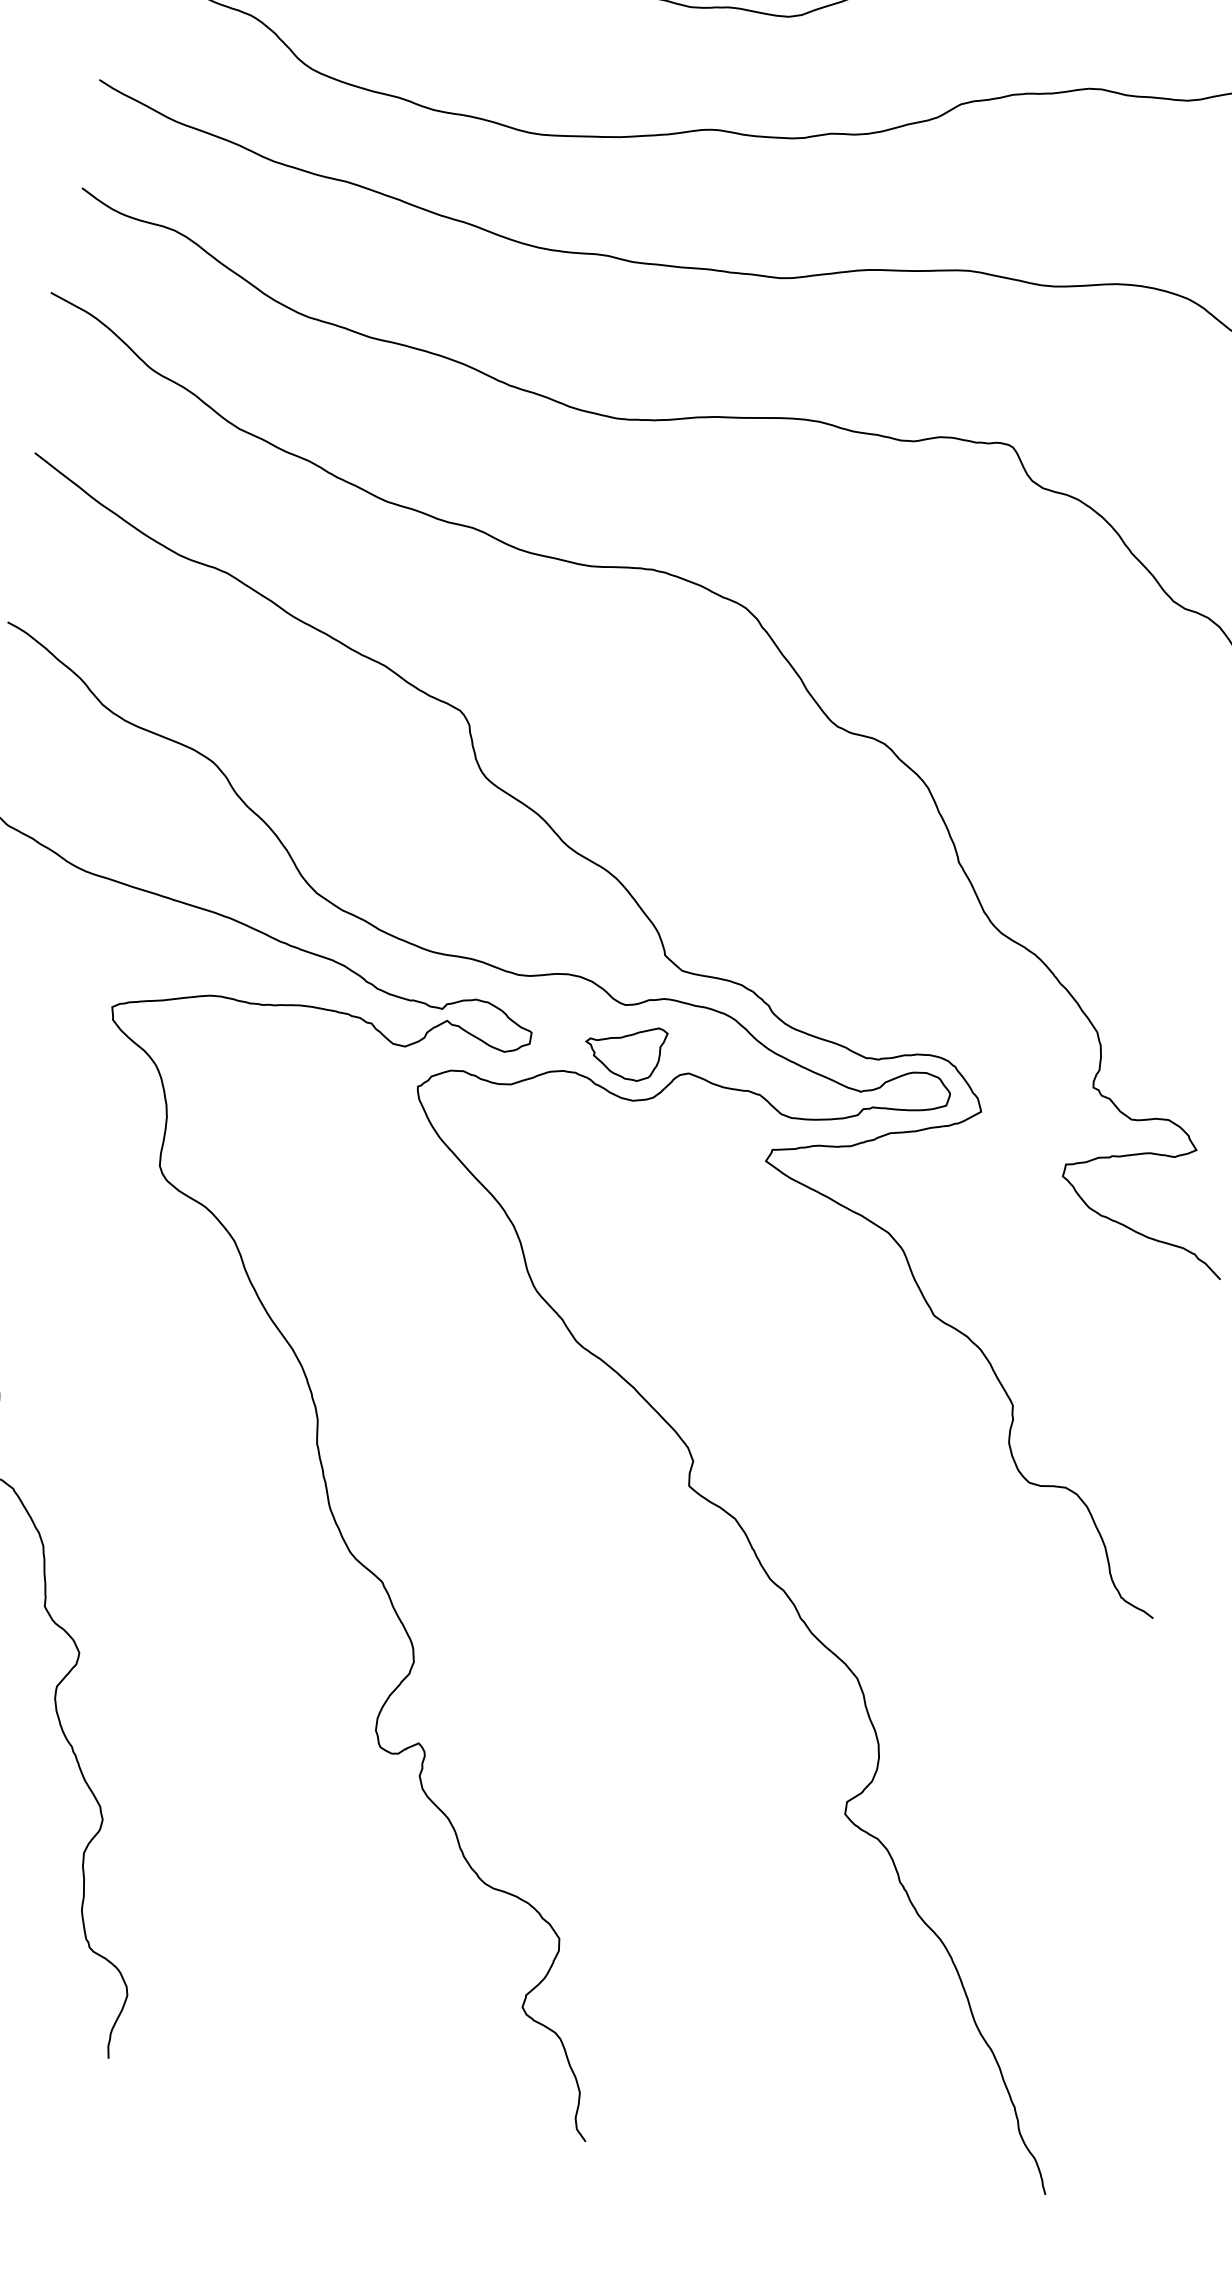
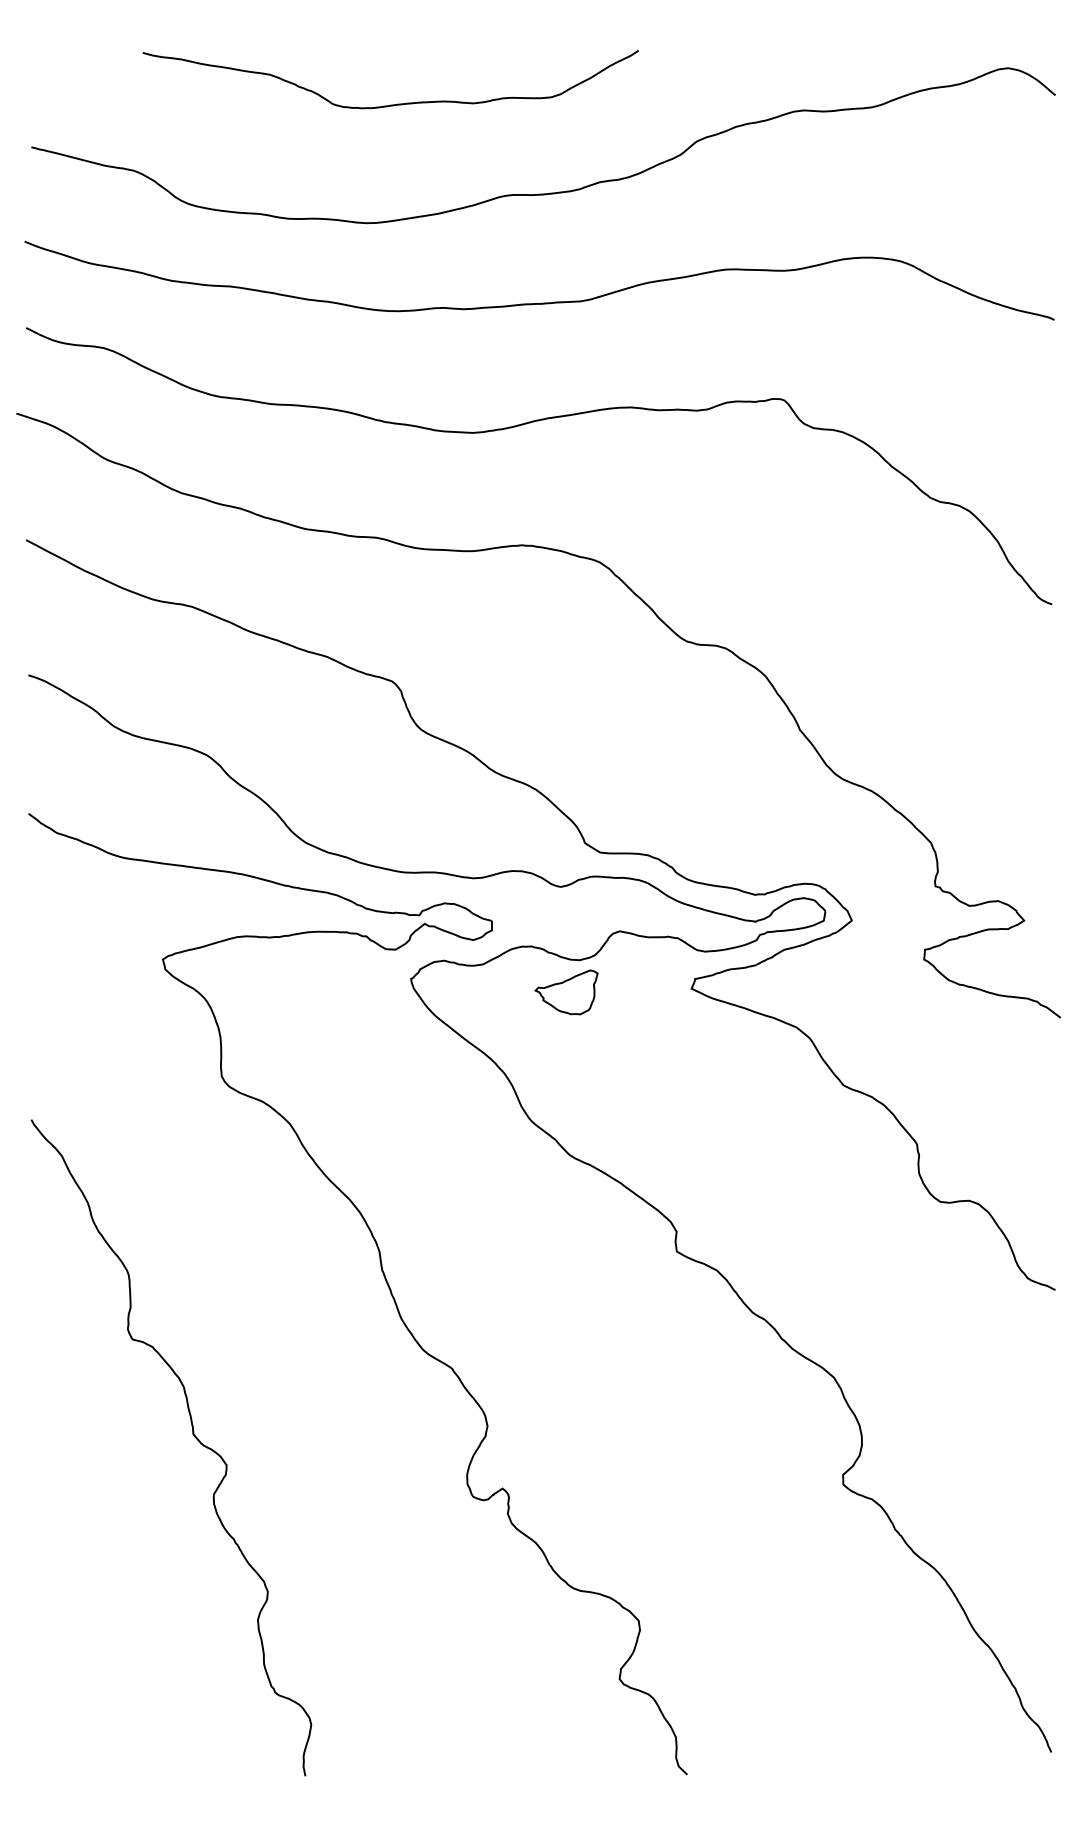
part: (624, 1050) -> (566, 992), moved

